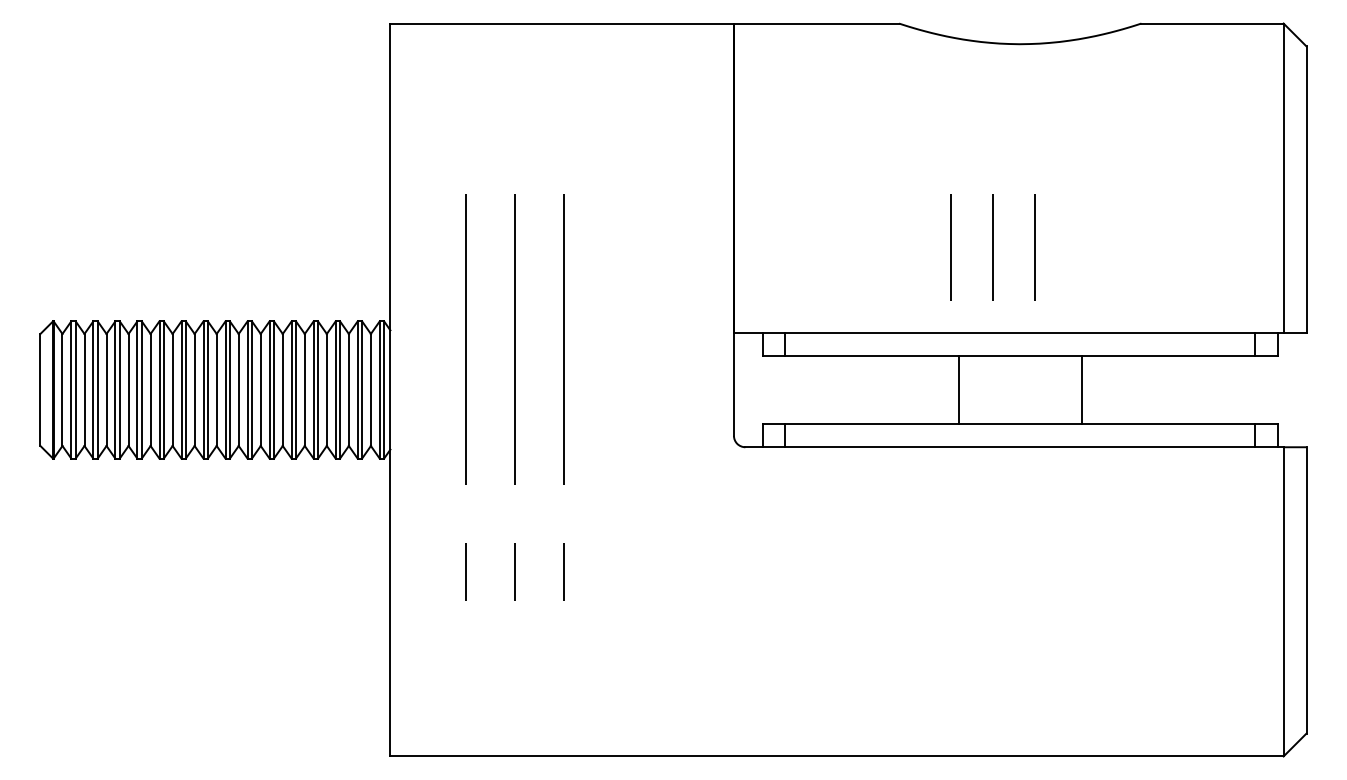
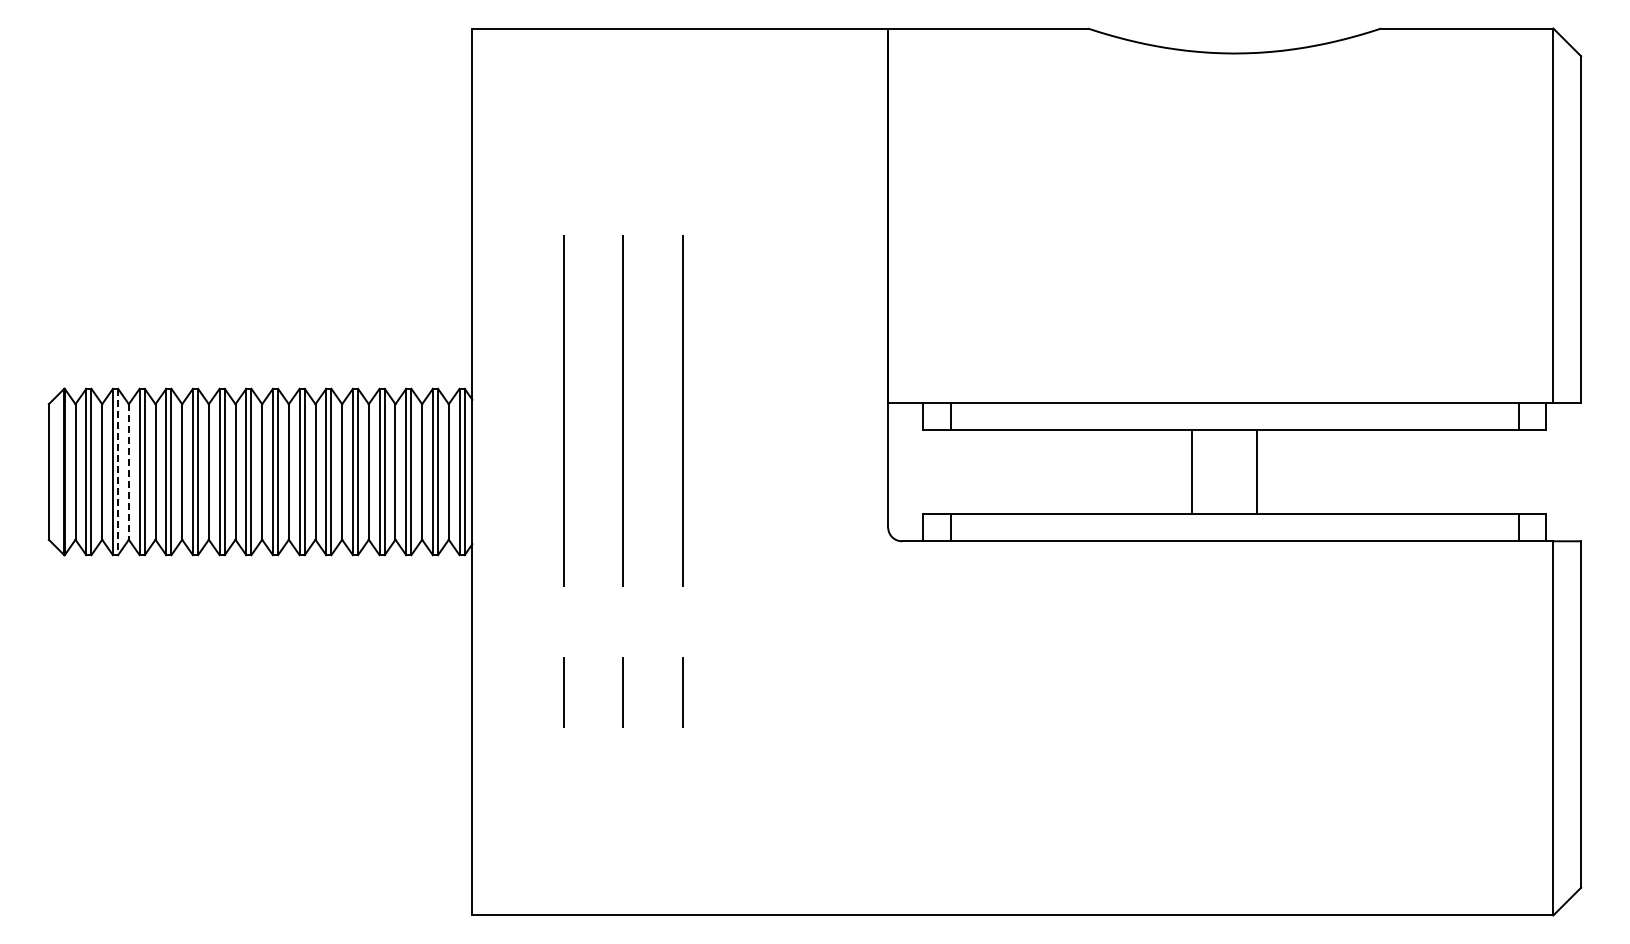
line: (950, 247) -> (1150, 299), removed
line: (992, 247) -> (1201, 299), removed
line: (1034, 247) -> (1251, 299), removed
line: (106, 389) -> (128, 471), solid -> dashed
line: (958, 389) -> (1192, 471), moved
line: (1081, 389) -> (1256, 471), moved
line: (97, 390) -> (118, 472), solid -> dashed

